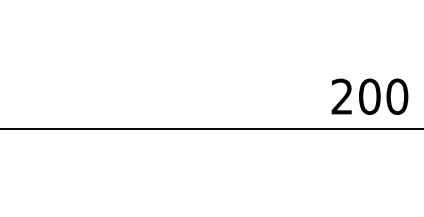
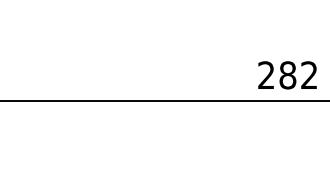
text: (383, 96) -> (298, 75), 200 -> 282

